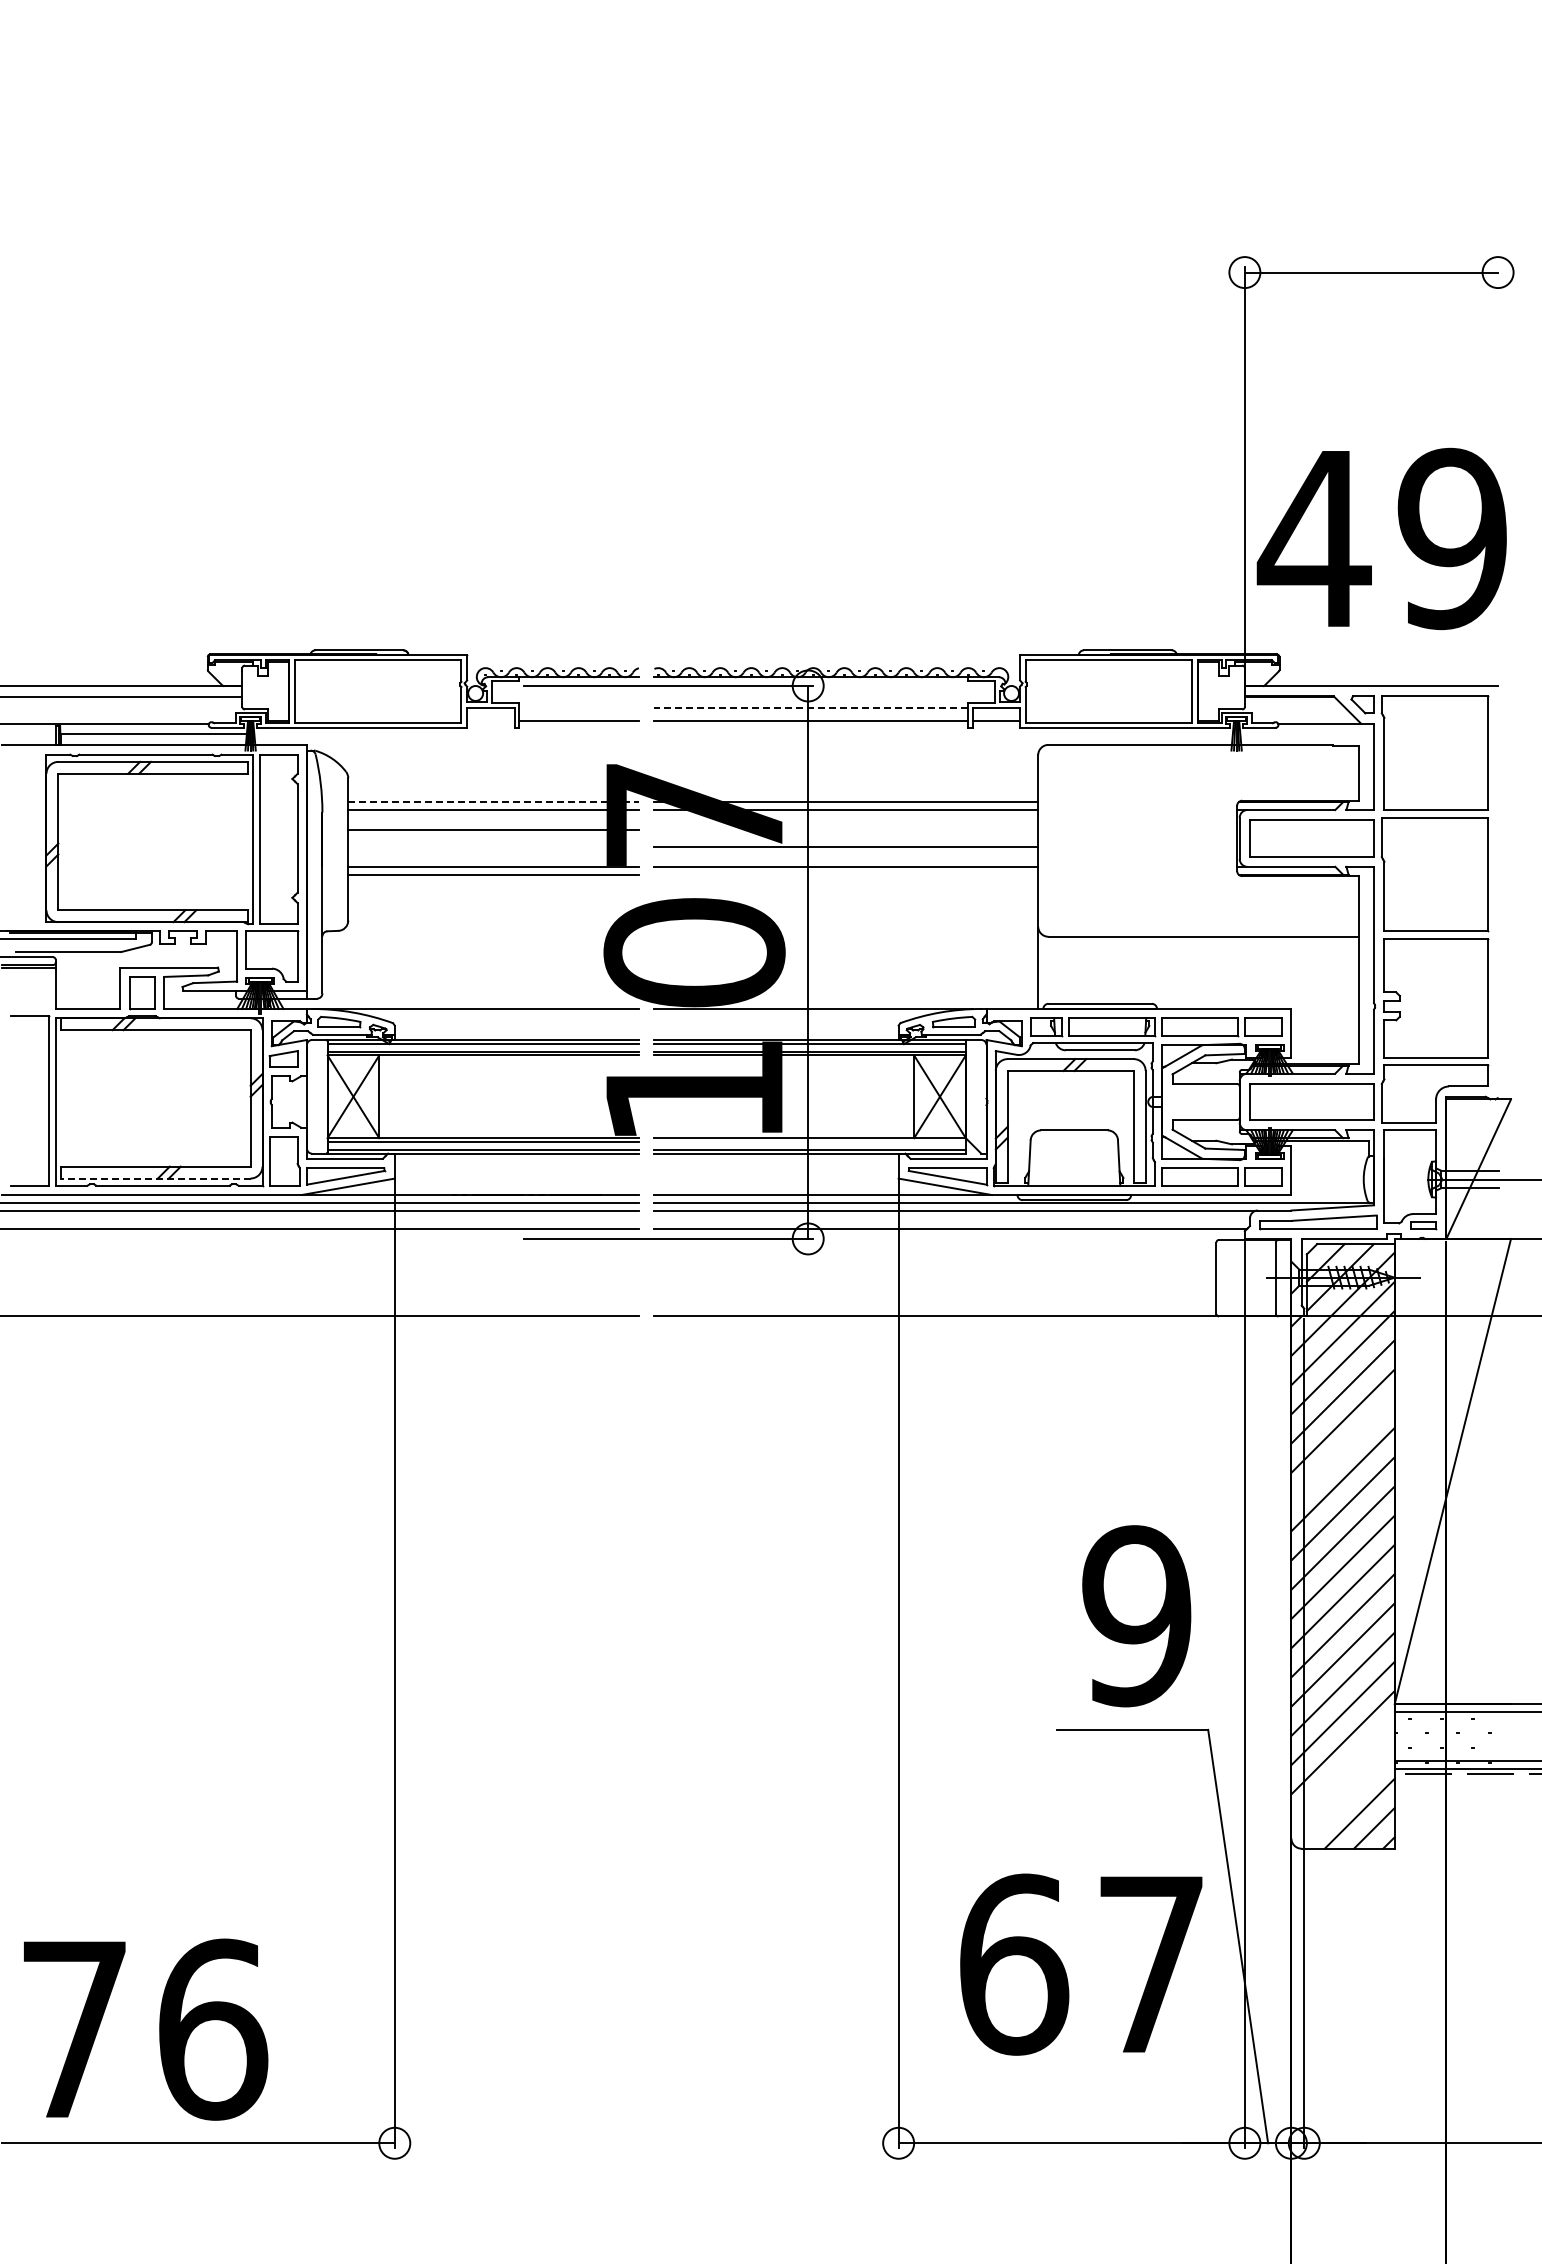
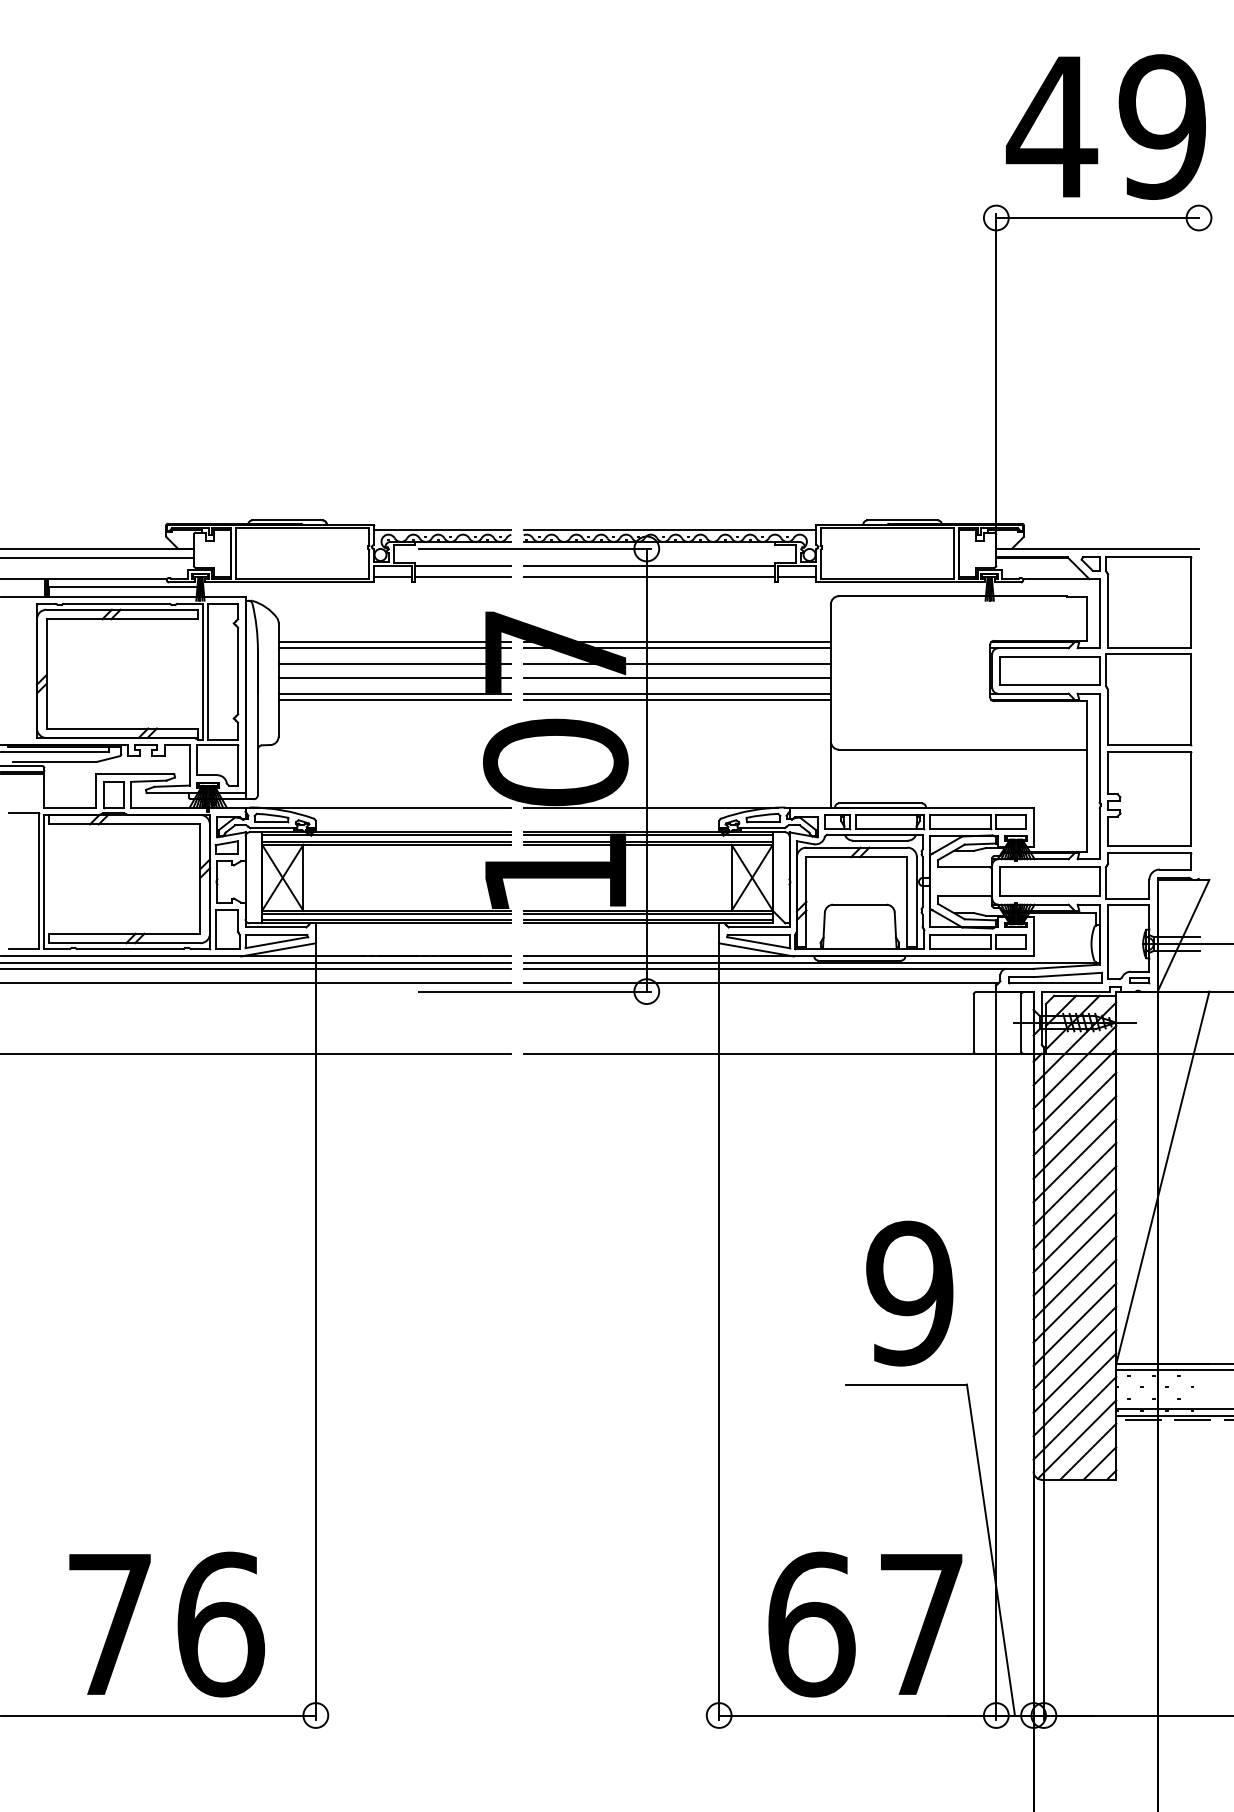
text: (1381, 538) -> (1105, 126), moved
line: (552, 661) -> (442, 529), added
line: (837, 661) -> (670, 529), added
line: (578, 707) -> (462, 566), added
line: (811, 707) -> (649, 566), dashed -> solid
line: (490, 721) -> (392, 577), added
line: (494, 802) -> (395, 642), dashed -> solid
line: (846, 829) -> (677, 663), added
line: (493, 847) -> (394, 678), added
line: (846, 874) -> (677, 699), added
line: (809, 1141) -> (647, 913), added
line: (155, 1178) -> (124, 943), dashed -> solid
line: (1342, 1450) -> (1074, 1160), added
line: (1342, 1771) -> (1074, 1417), added
line: (1345, 1798) -> (1076, 1439), added
text: (1081, 1964) -> (865, 1624), moved
text: (146, 2029) -> (167, 1624), moved

